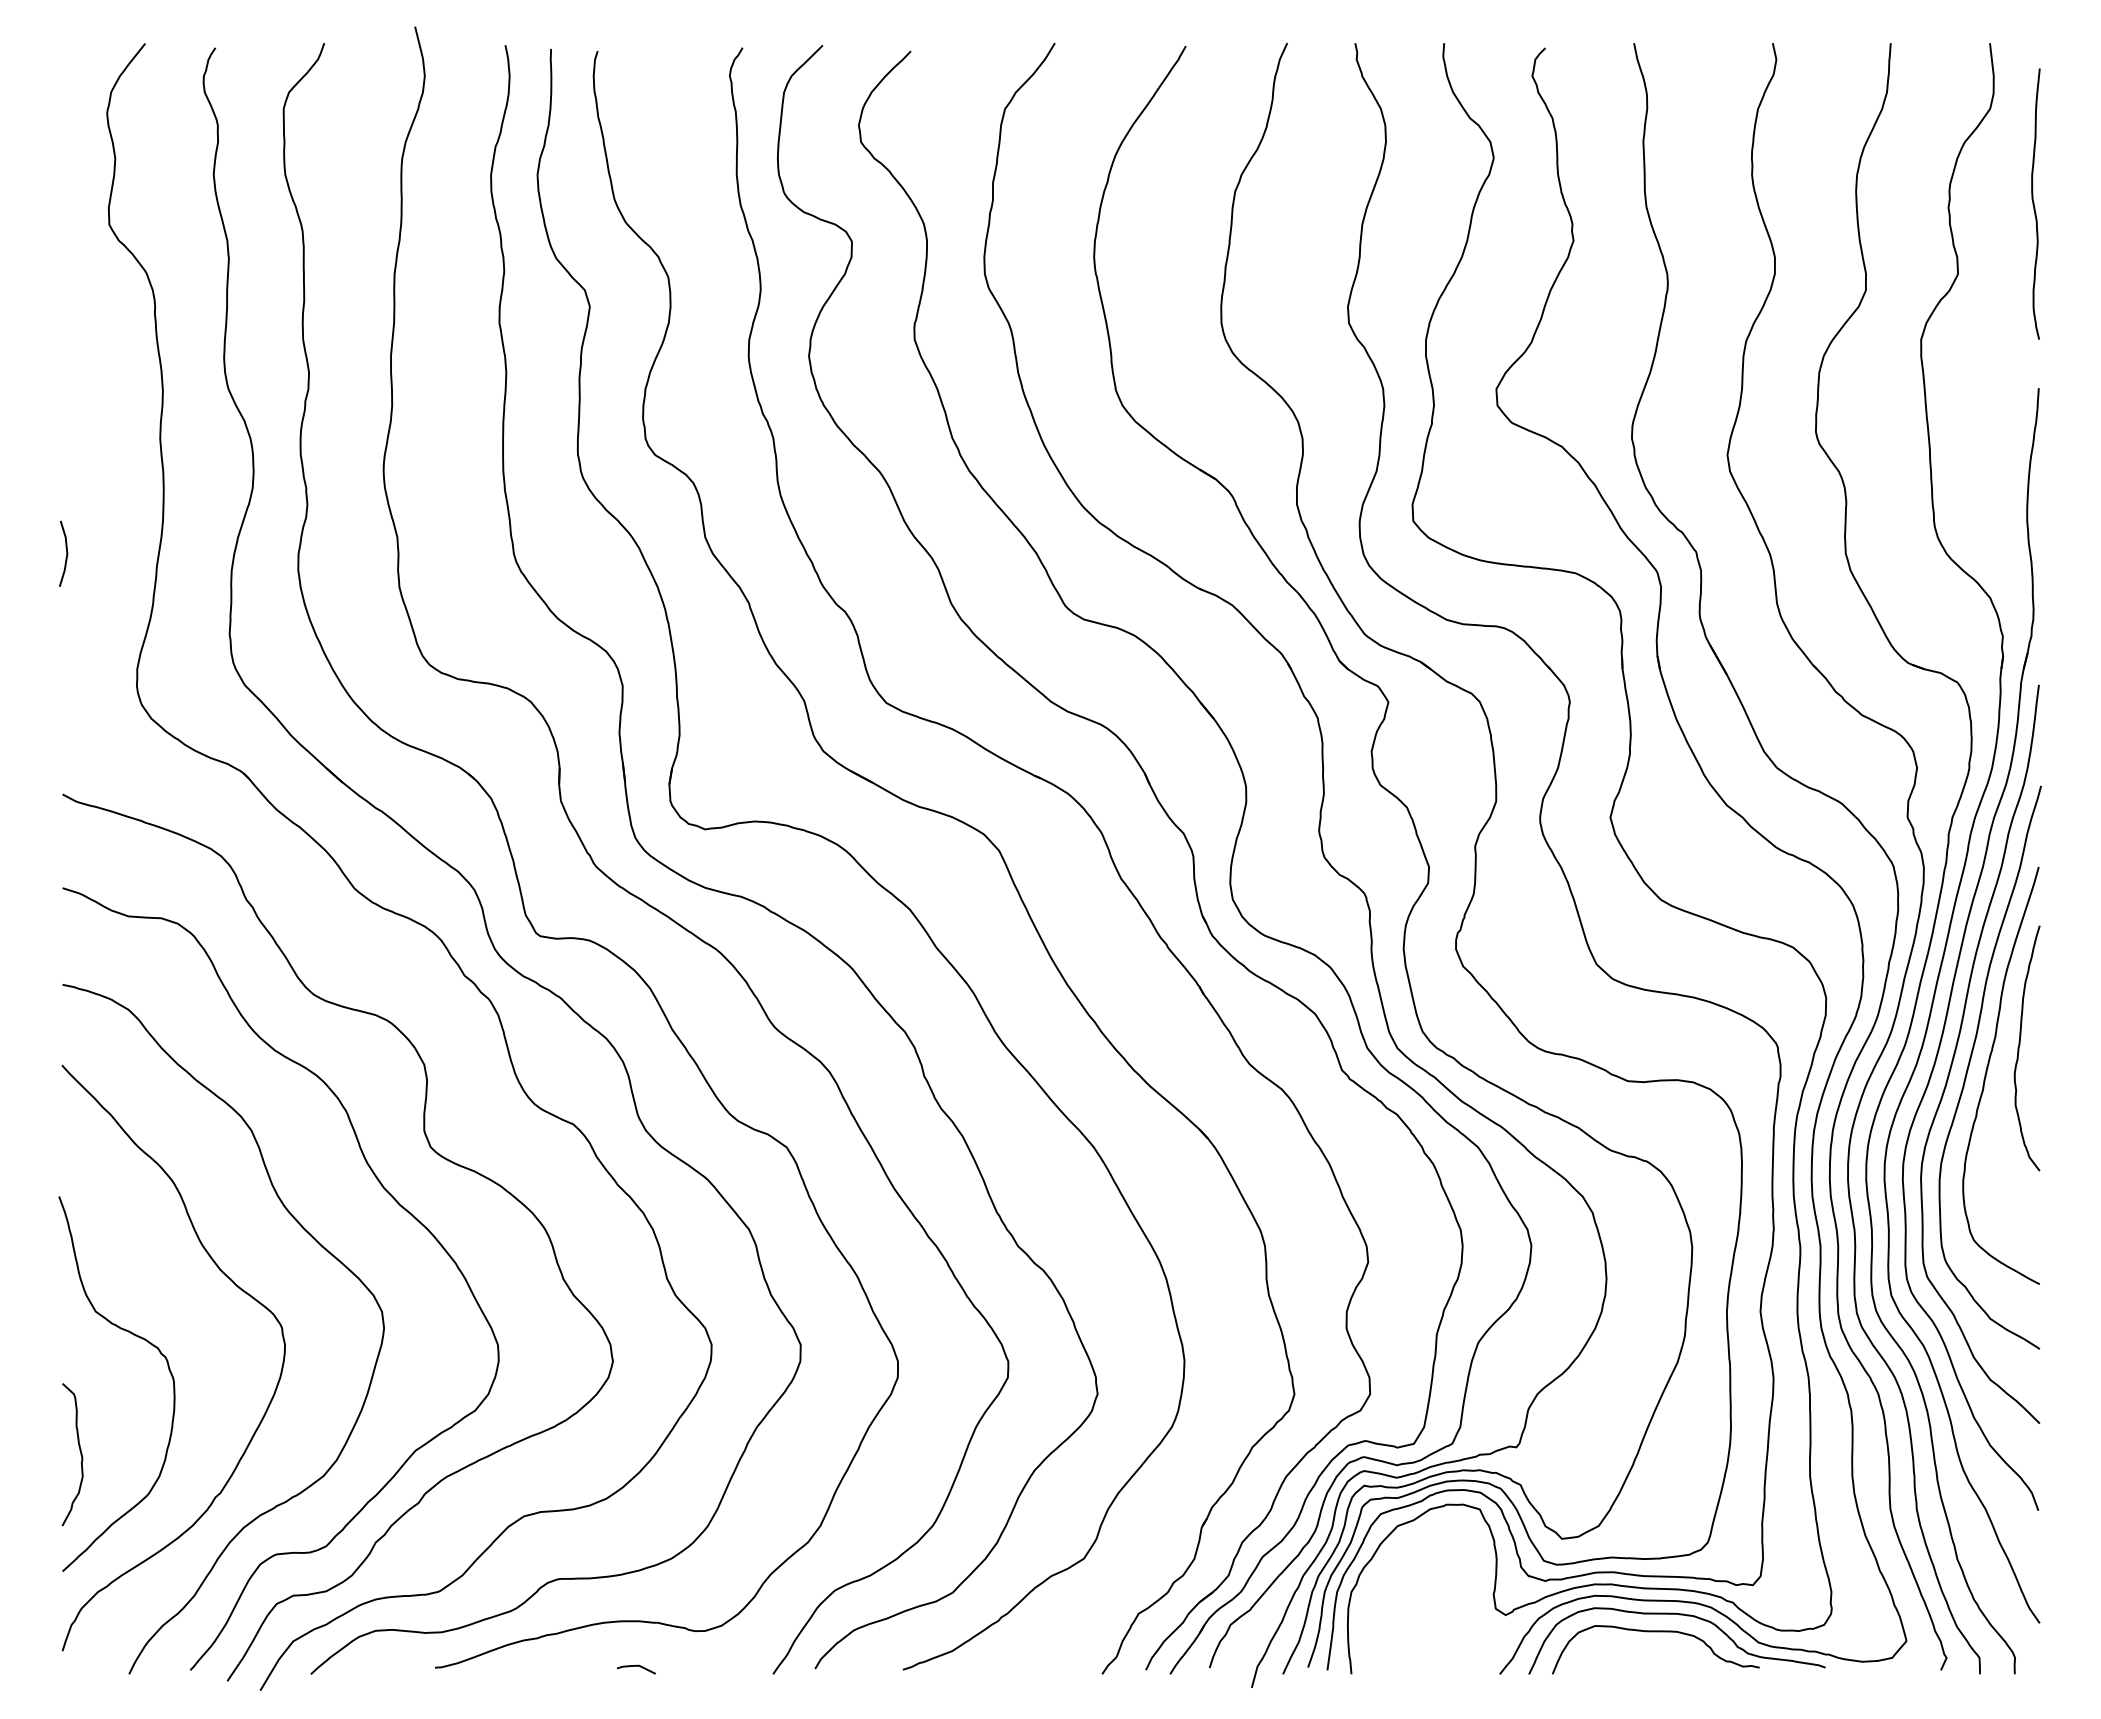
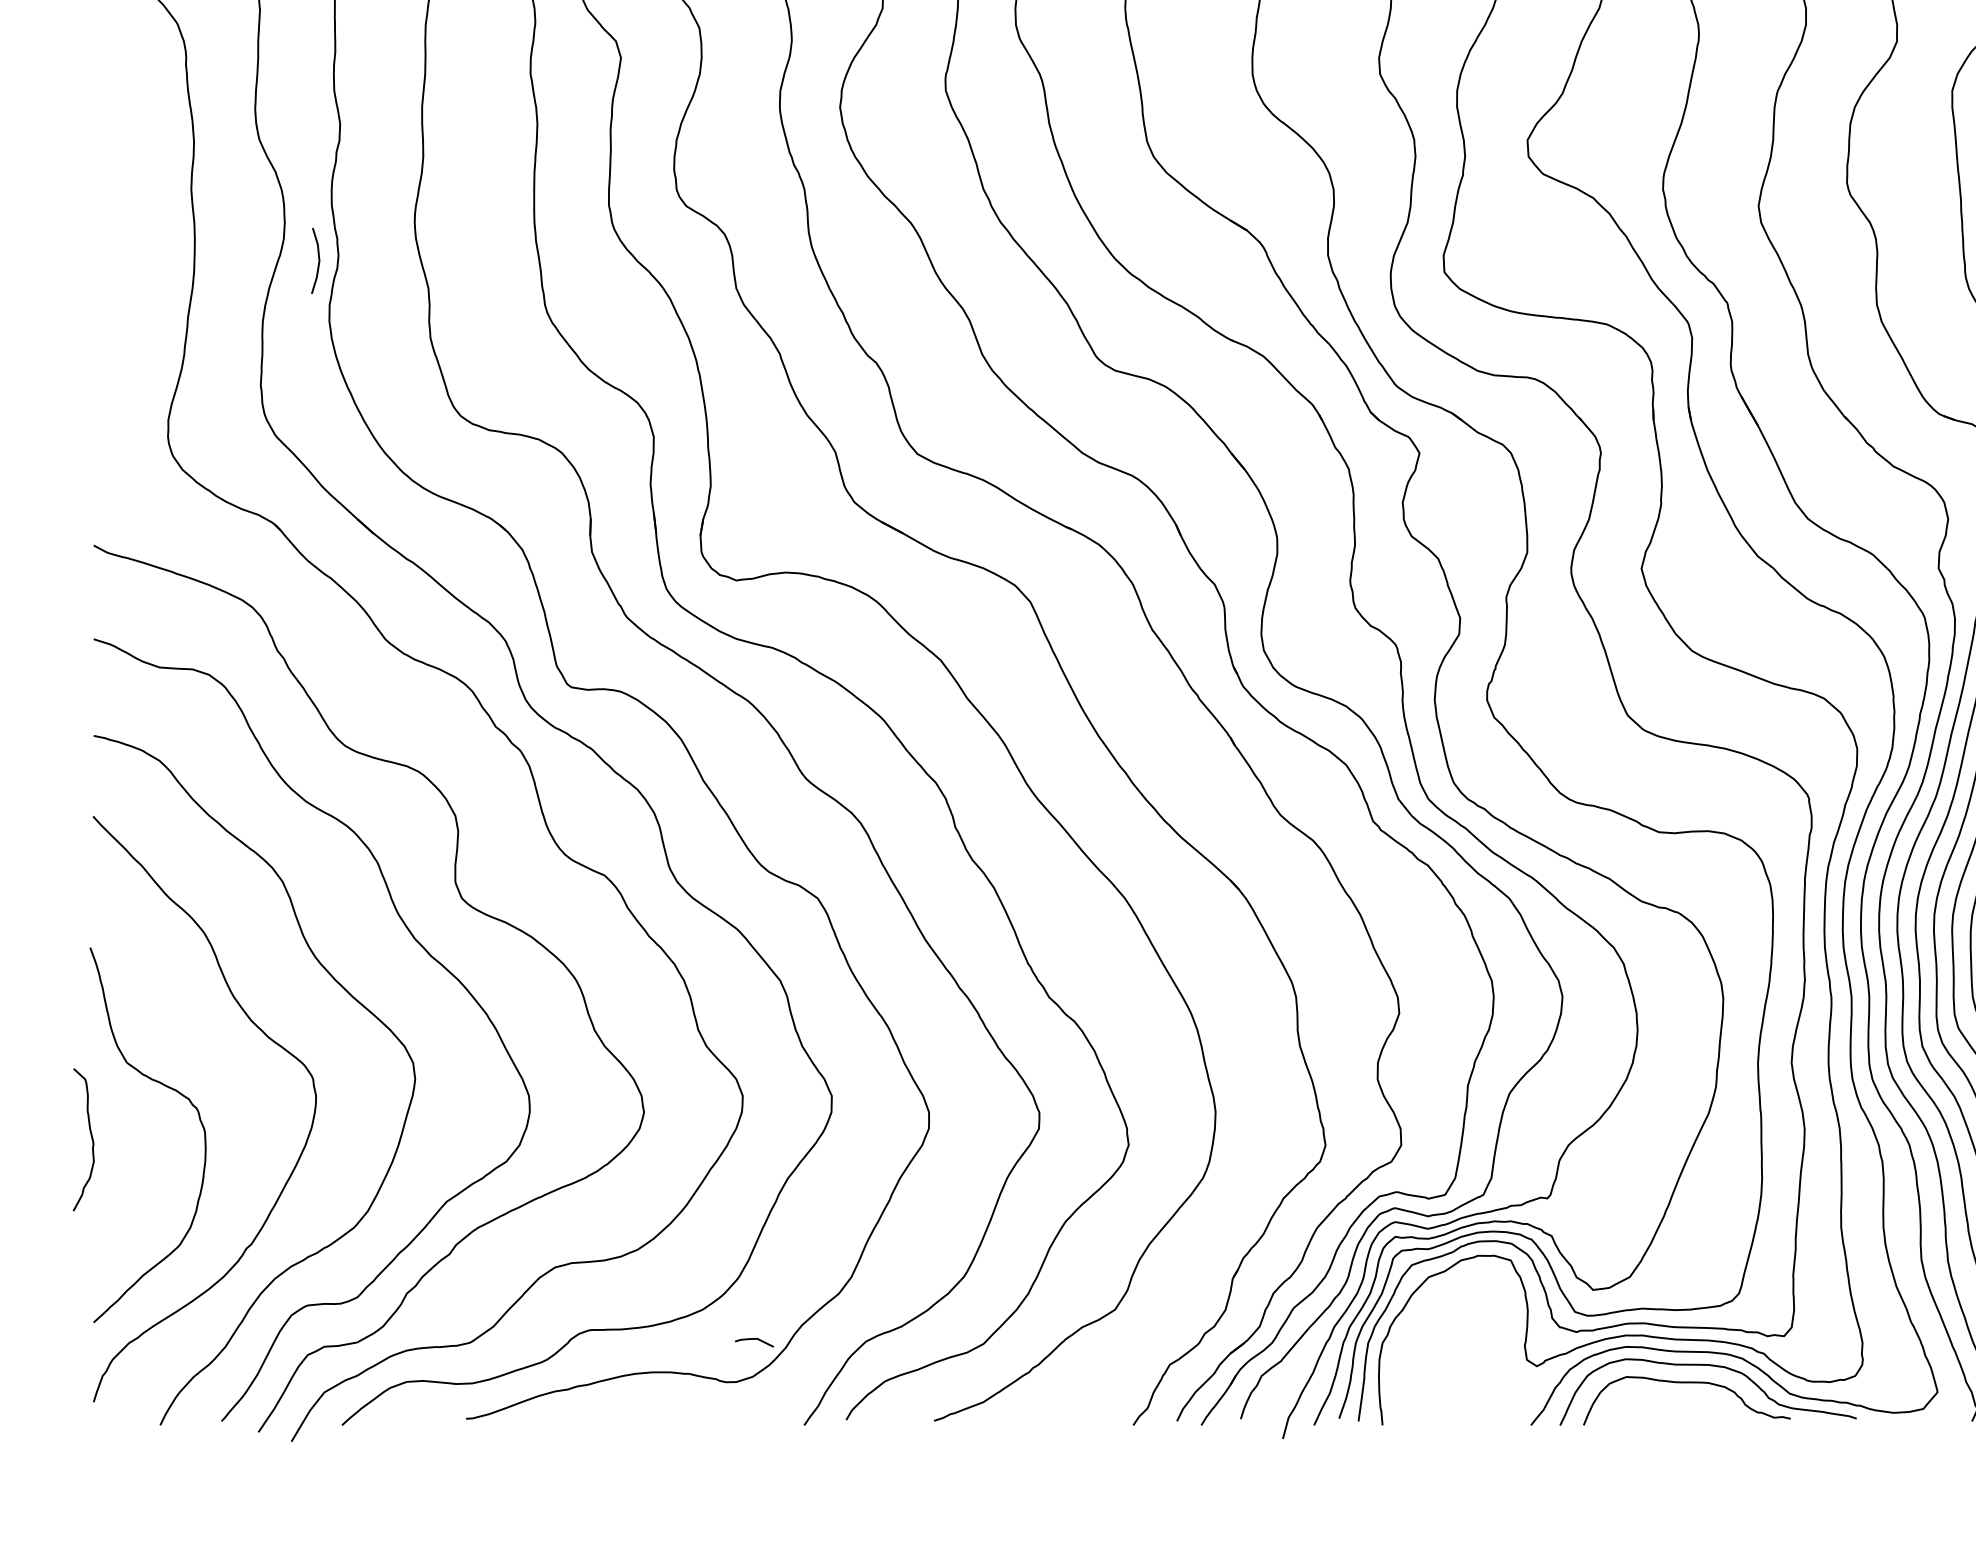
line: (66, 553) -> (318, 260), moved
curve: (80, 1454) -> (91, 1139), moved
line: (635, 1666) -> (753, 1339), moved

